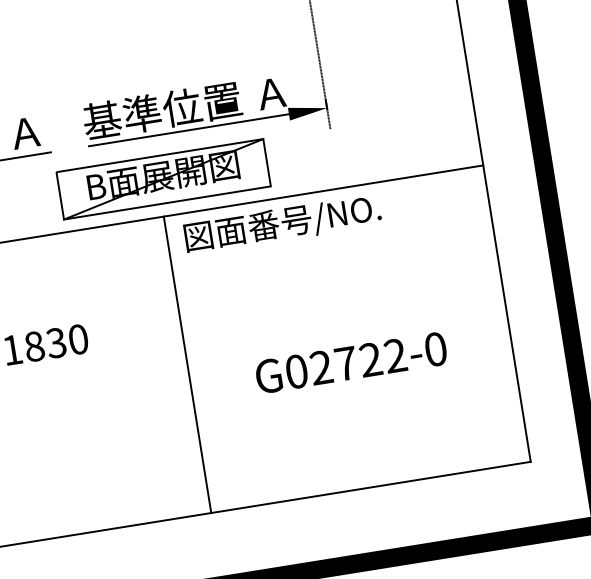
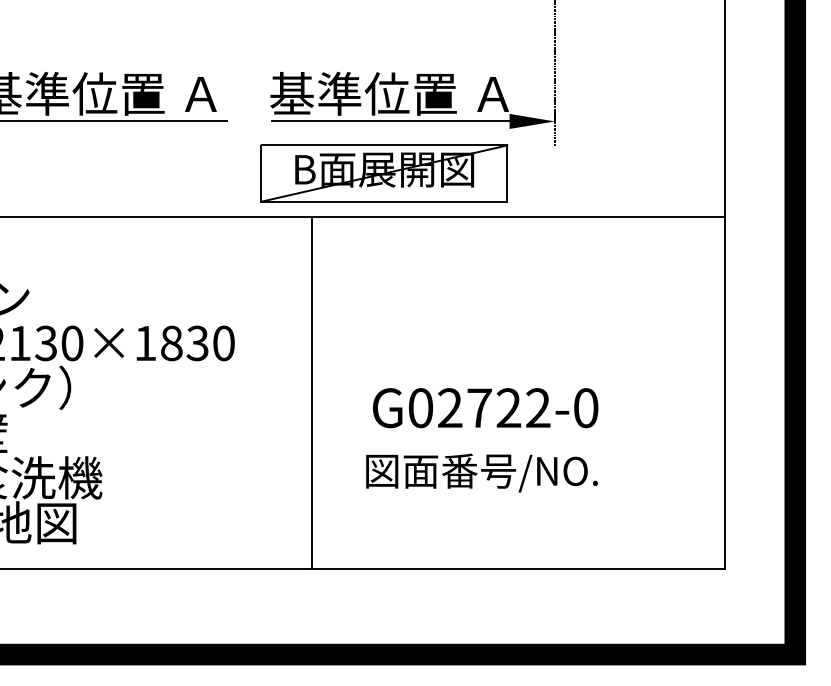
part: (163, 179) -> (384, 173), moved
text: (282, 224) -> (481, 472), moved
text: (351, 363) -> (485, 408), moved
line: (187, 364) -> (311, 392), moved

